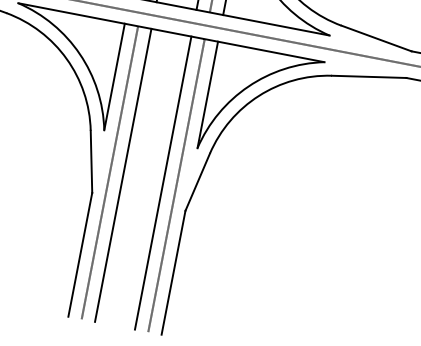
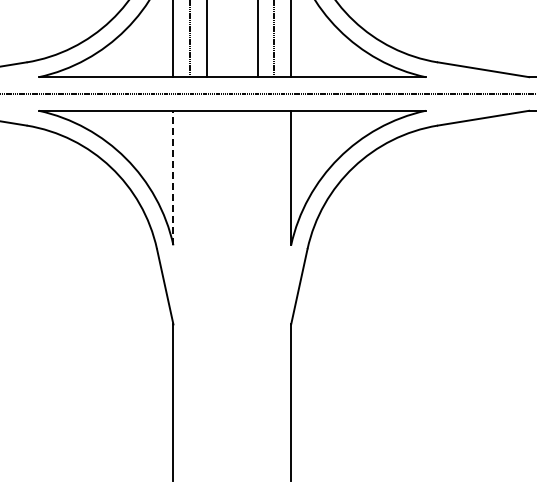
line: (114, 76) -> (173, 177), solid -> dashed
line: (110, 172) -> (190, 295), removed
line: (123, 175) -> (207, 295), removed
line: (163, 182) -> (257, 295), removed
line: (176, 185) -> (274, 295), removed

